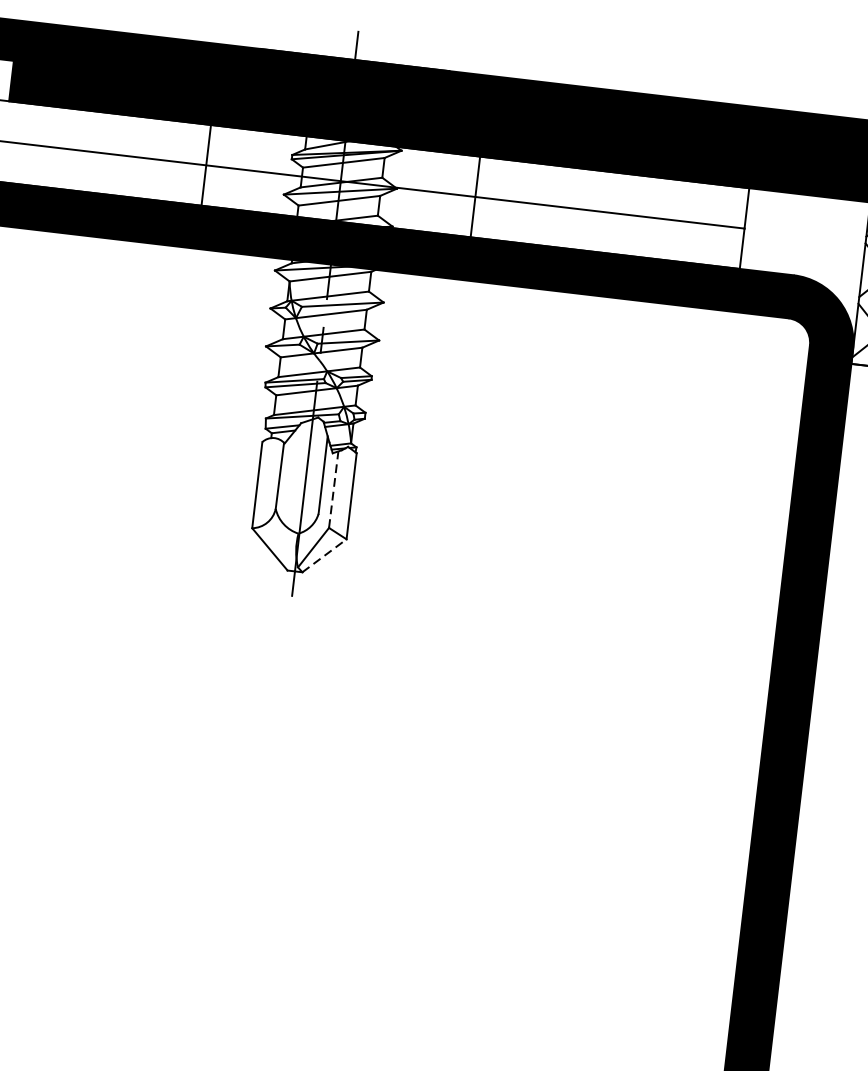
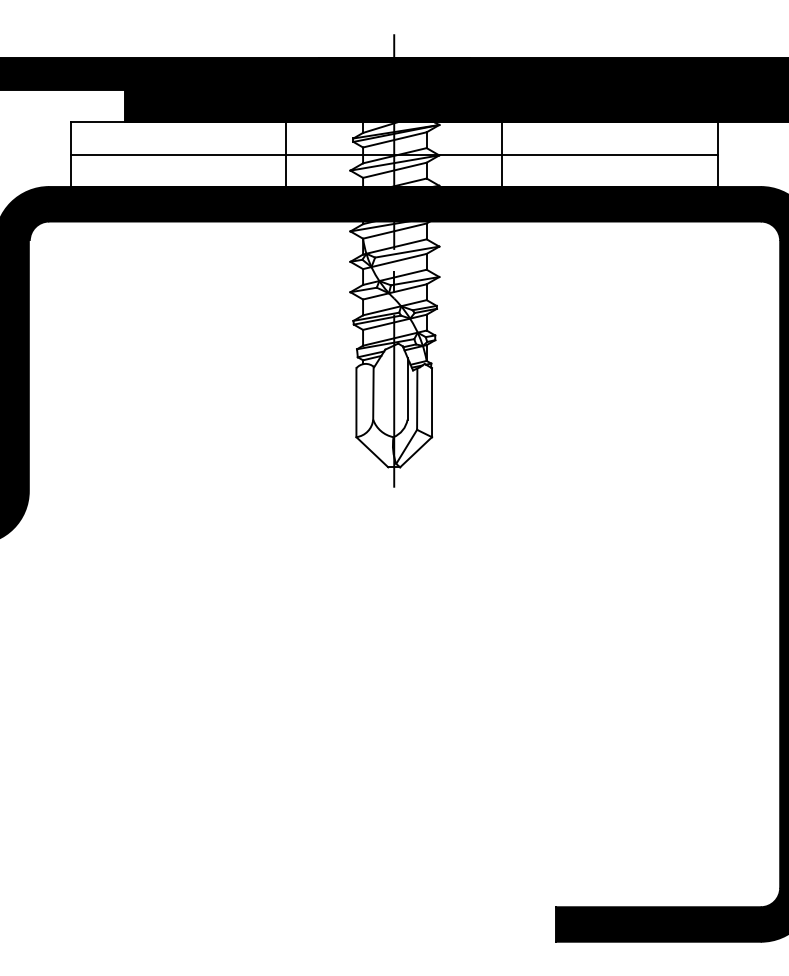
line: (334, 490) -> (417, 399), dashed -> solid
line: (324, 556) -> (416, 452), dashed -> solid

